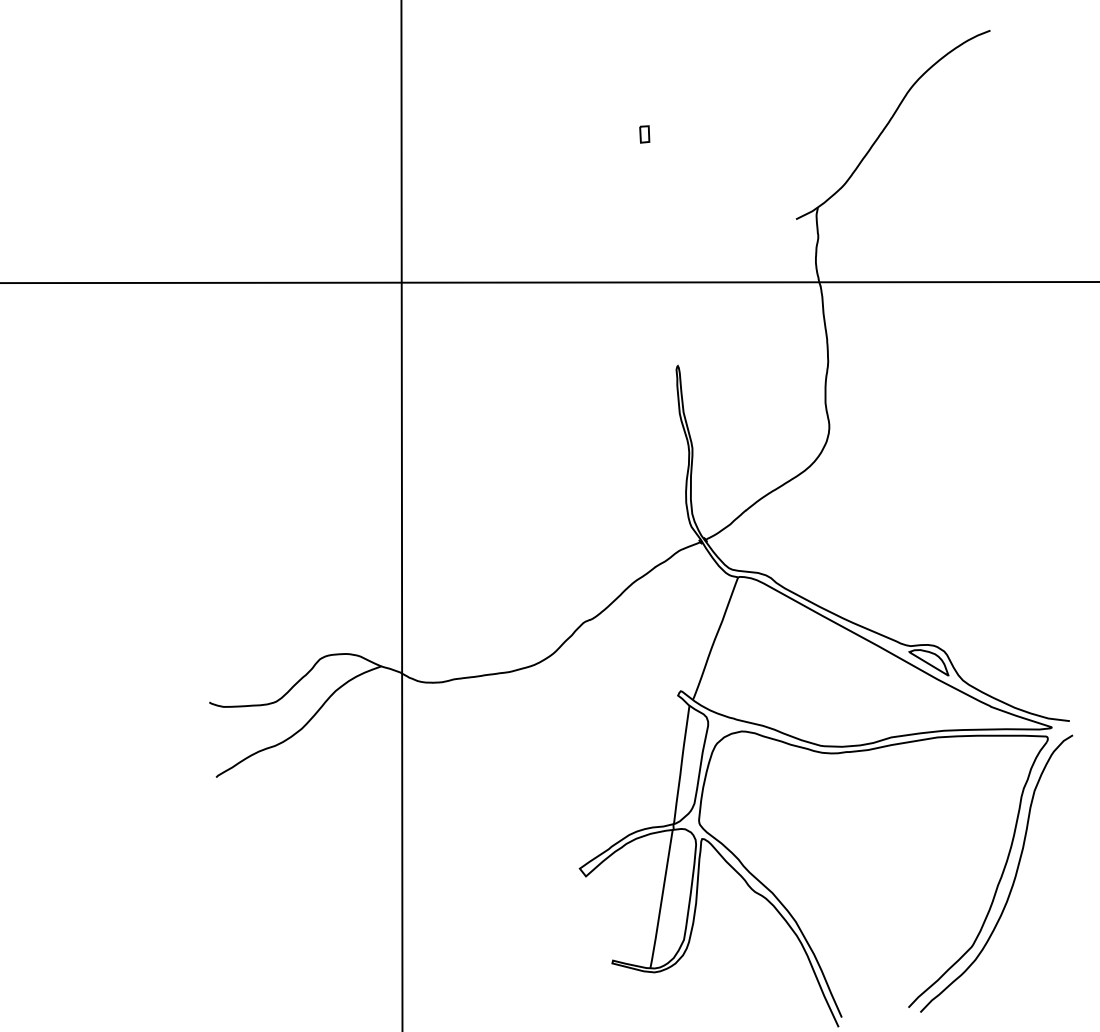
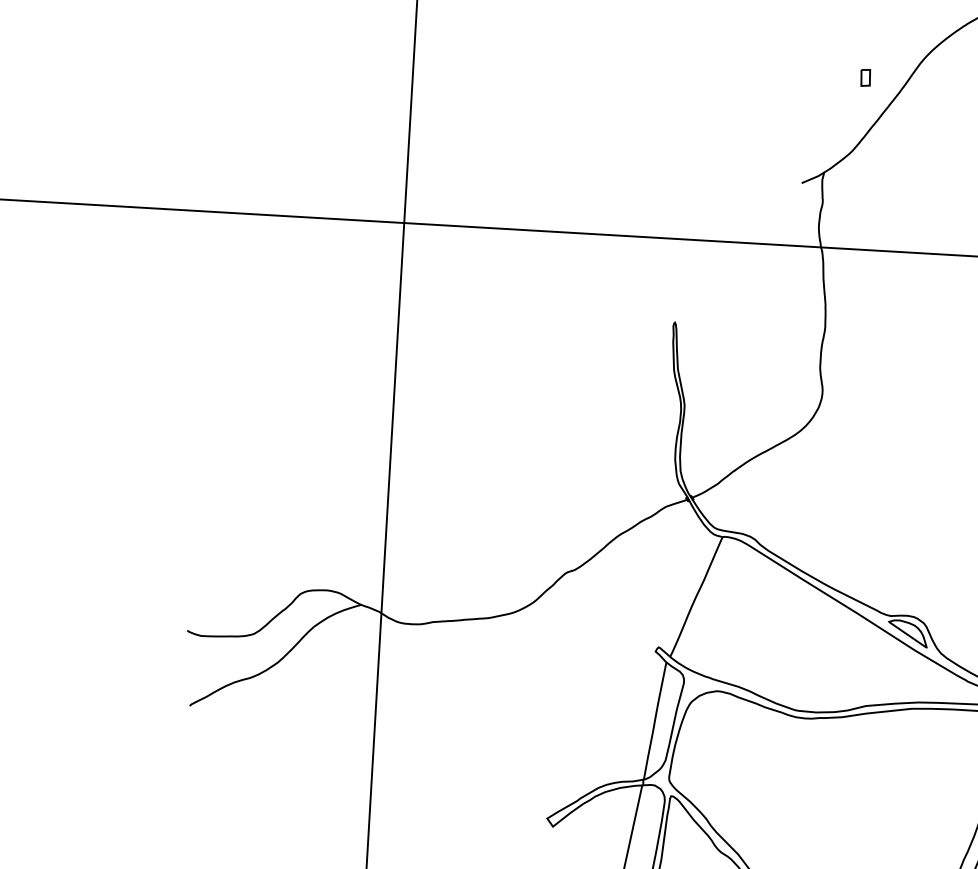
part: (644, 134) -> (865, 77), moved

